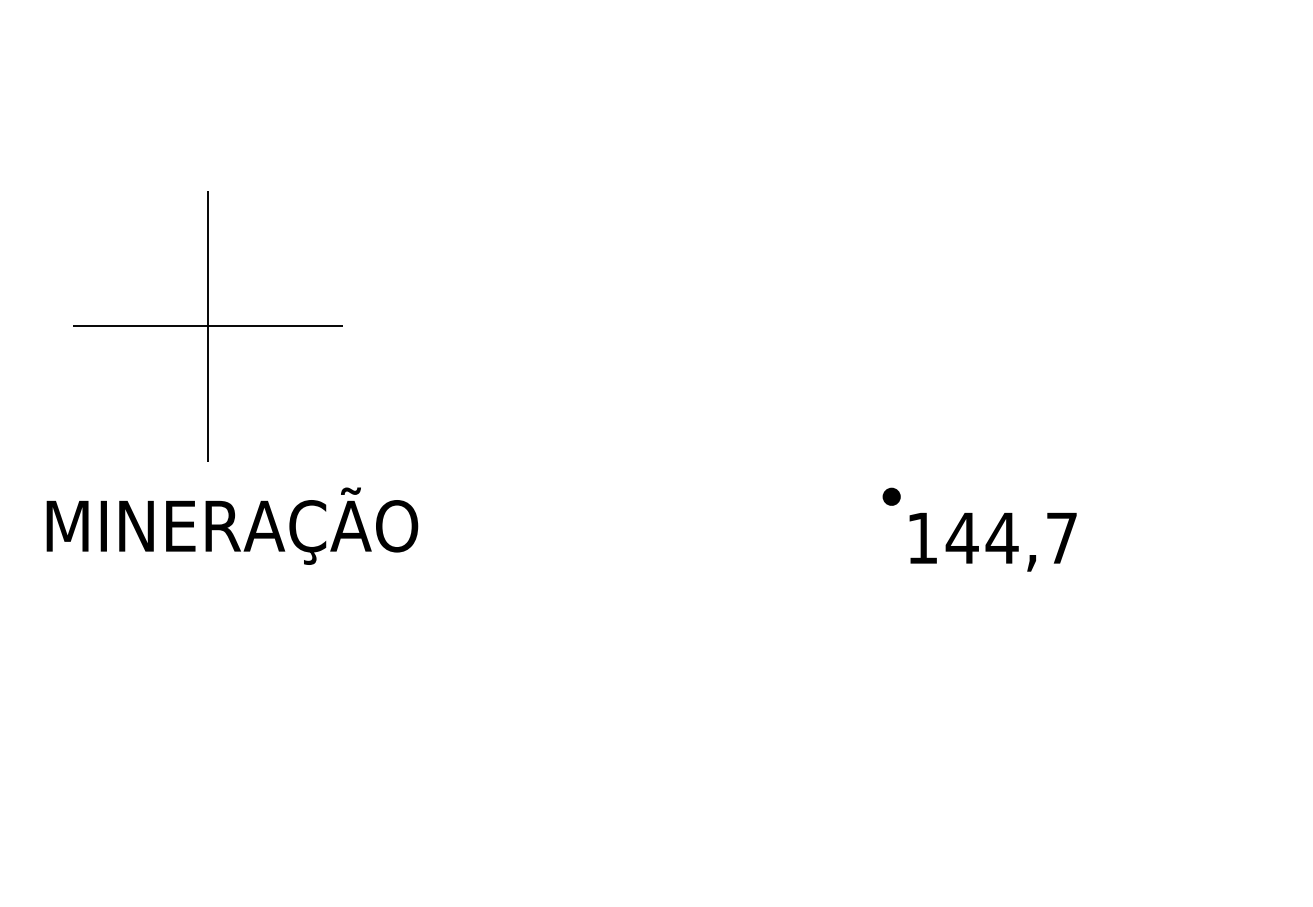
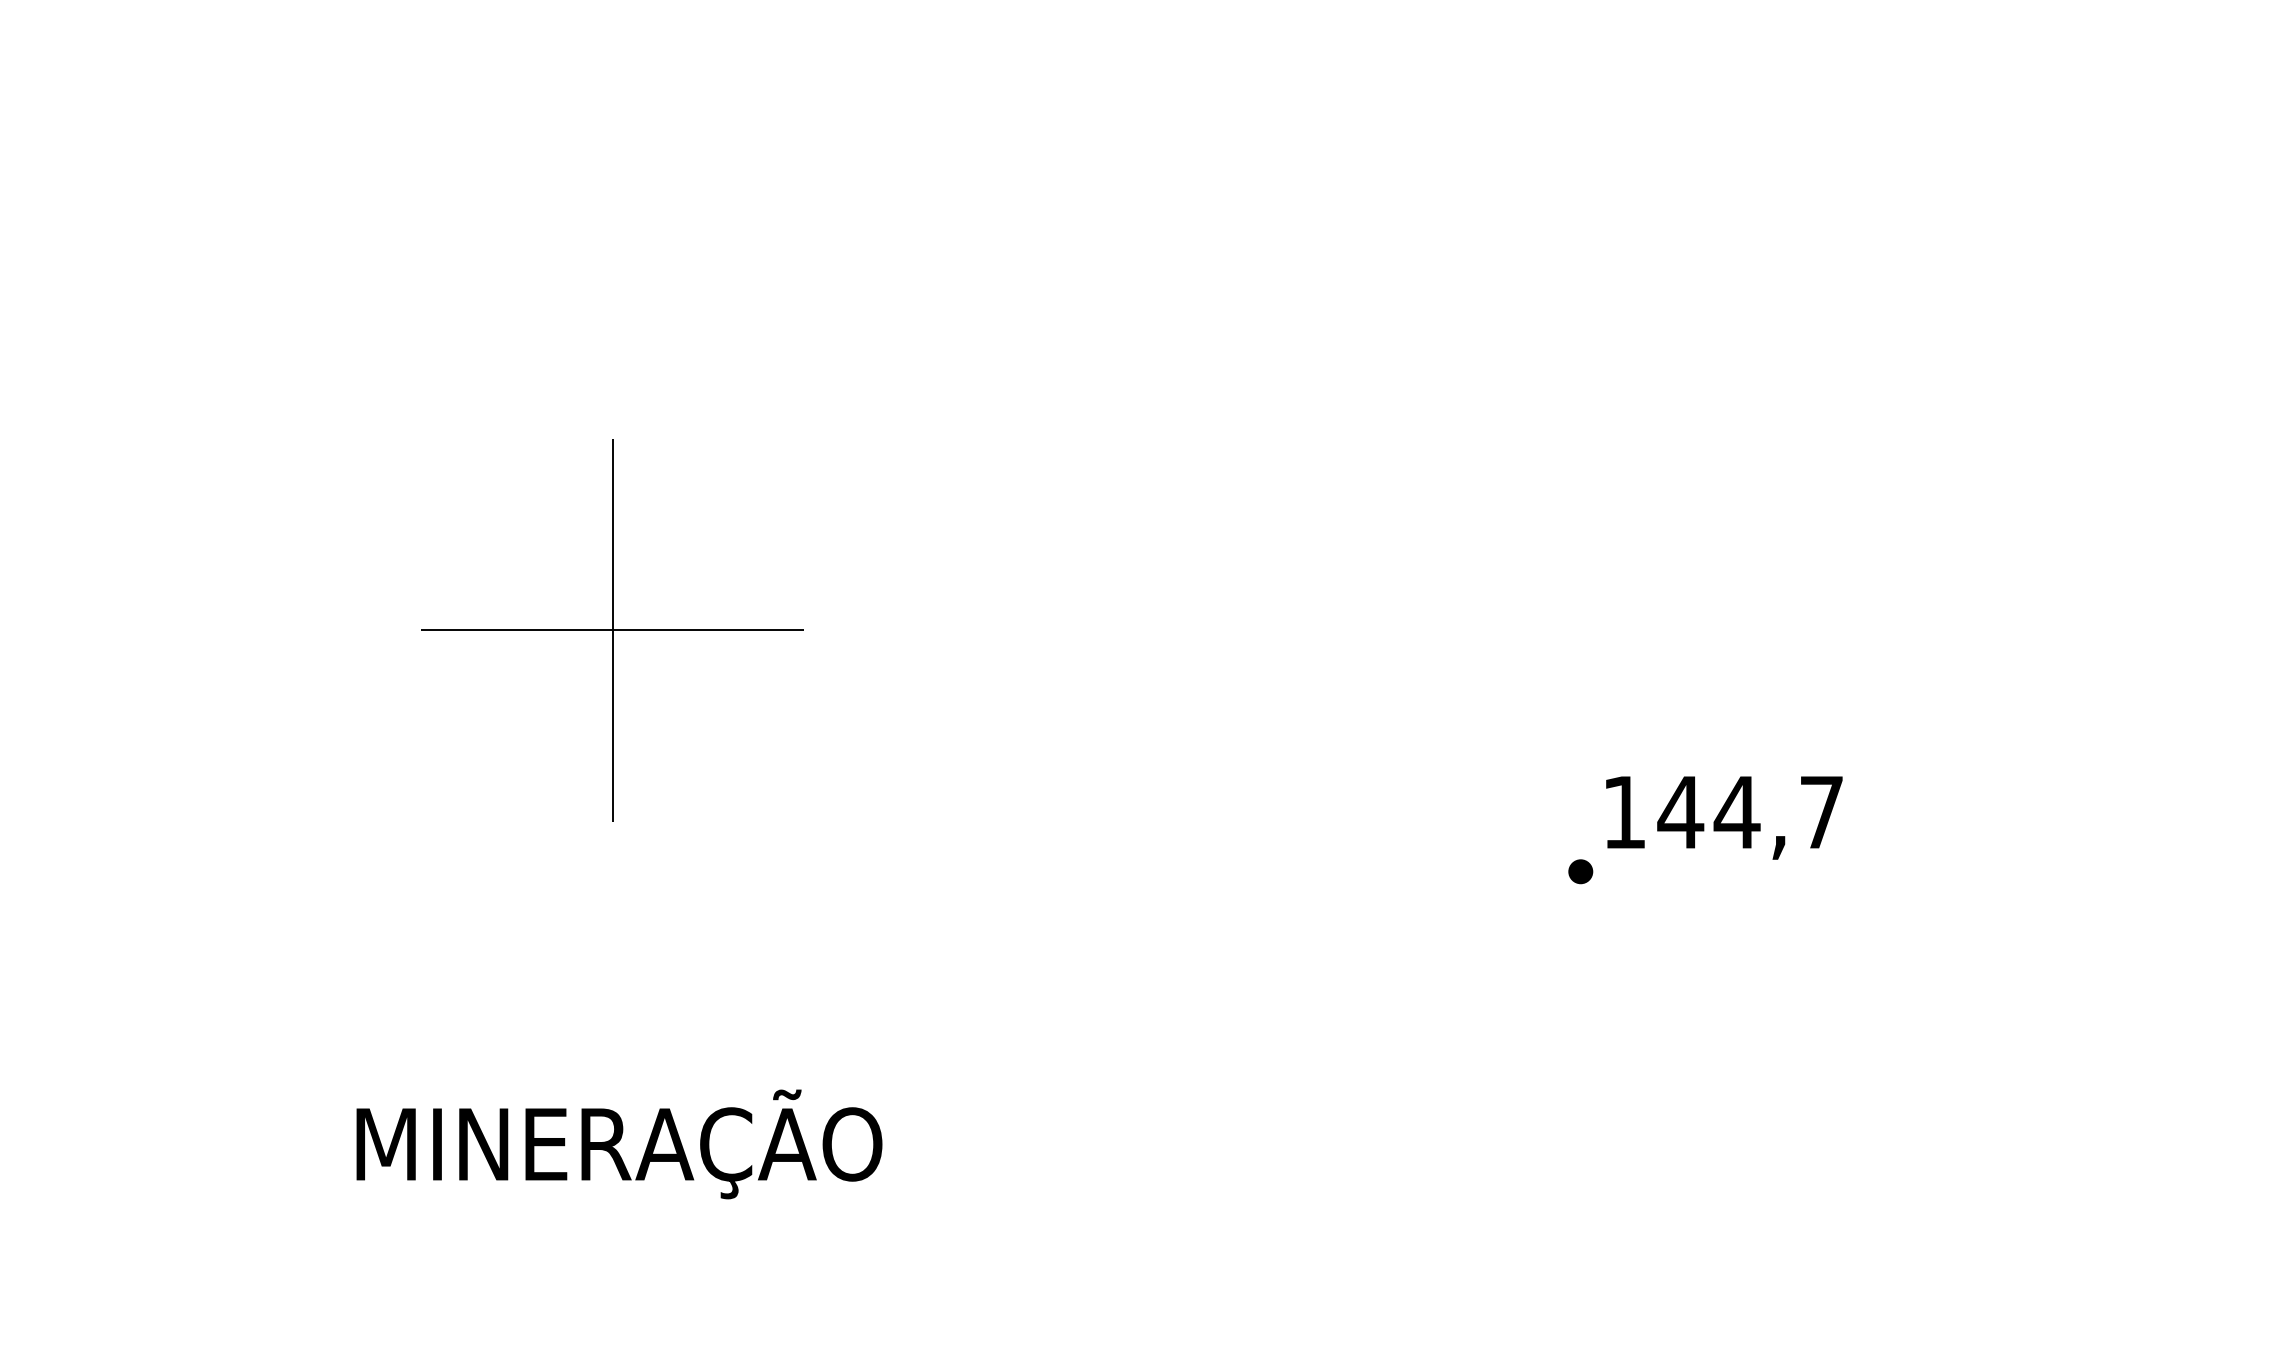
text: (232, 526) -> (619, 1144), moved
text: (993, 541) -> (1724, 817), moved

